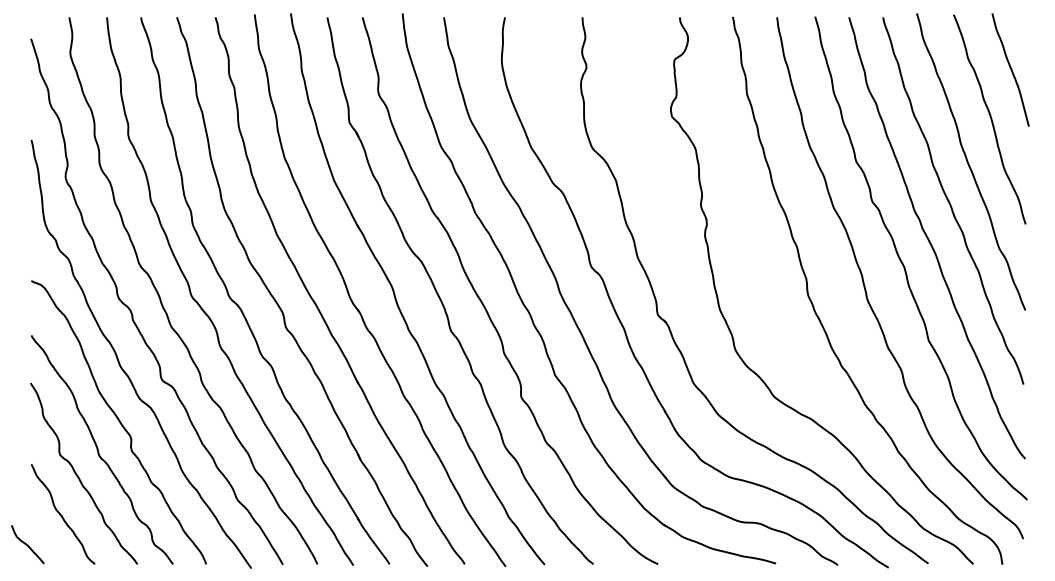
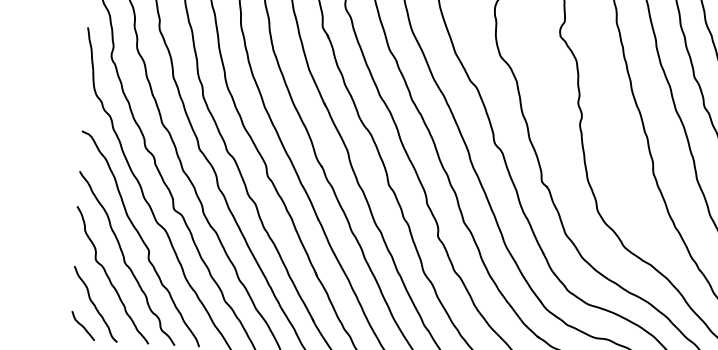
curve: (27, 544) -> (83, 325), moved

